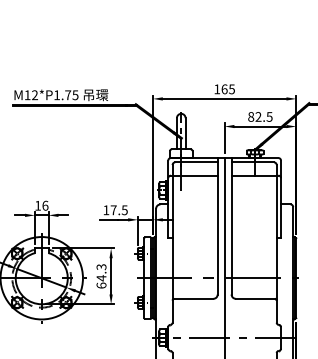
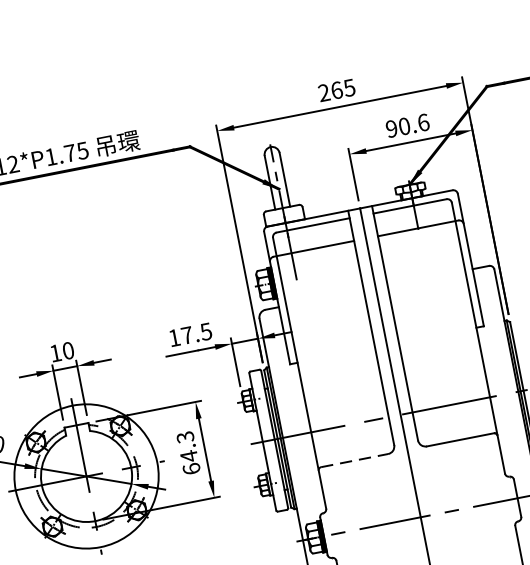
text: (217, 89) -> (324, 93), 165 -> 265
text: (260, 116) -> (407, 124), 82.5 -> 90.6
text: (45, 205) -> (68, 350), 16 -> 10
line: (193, 298) -> (353, 460), solid -> dashed

